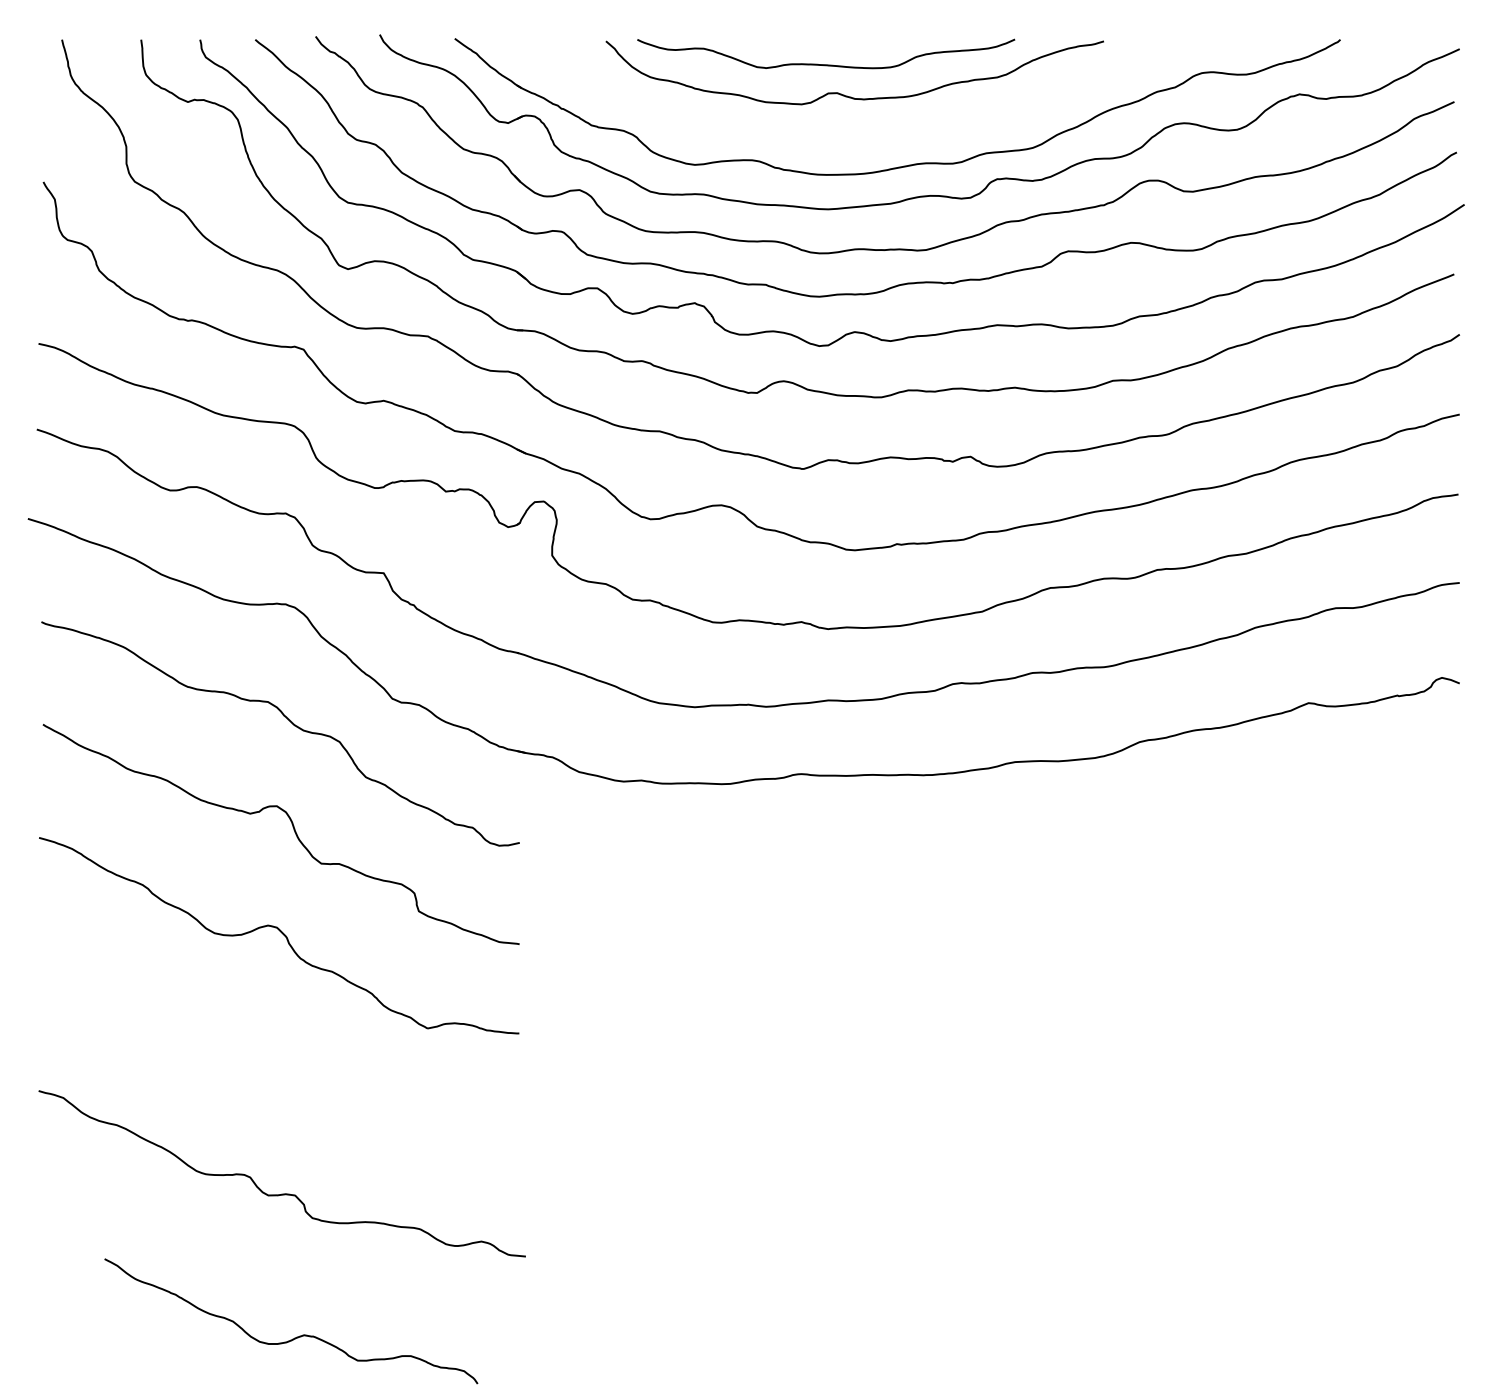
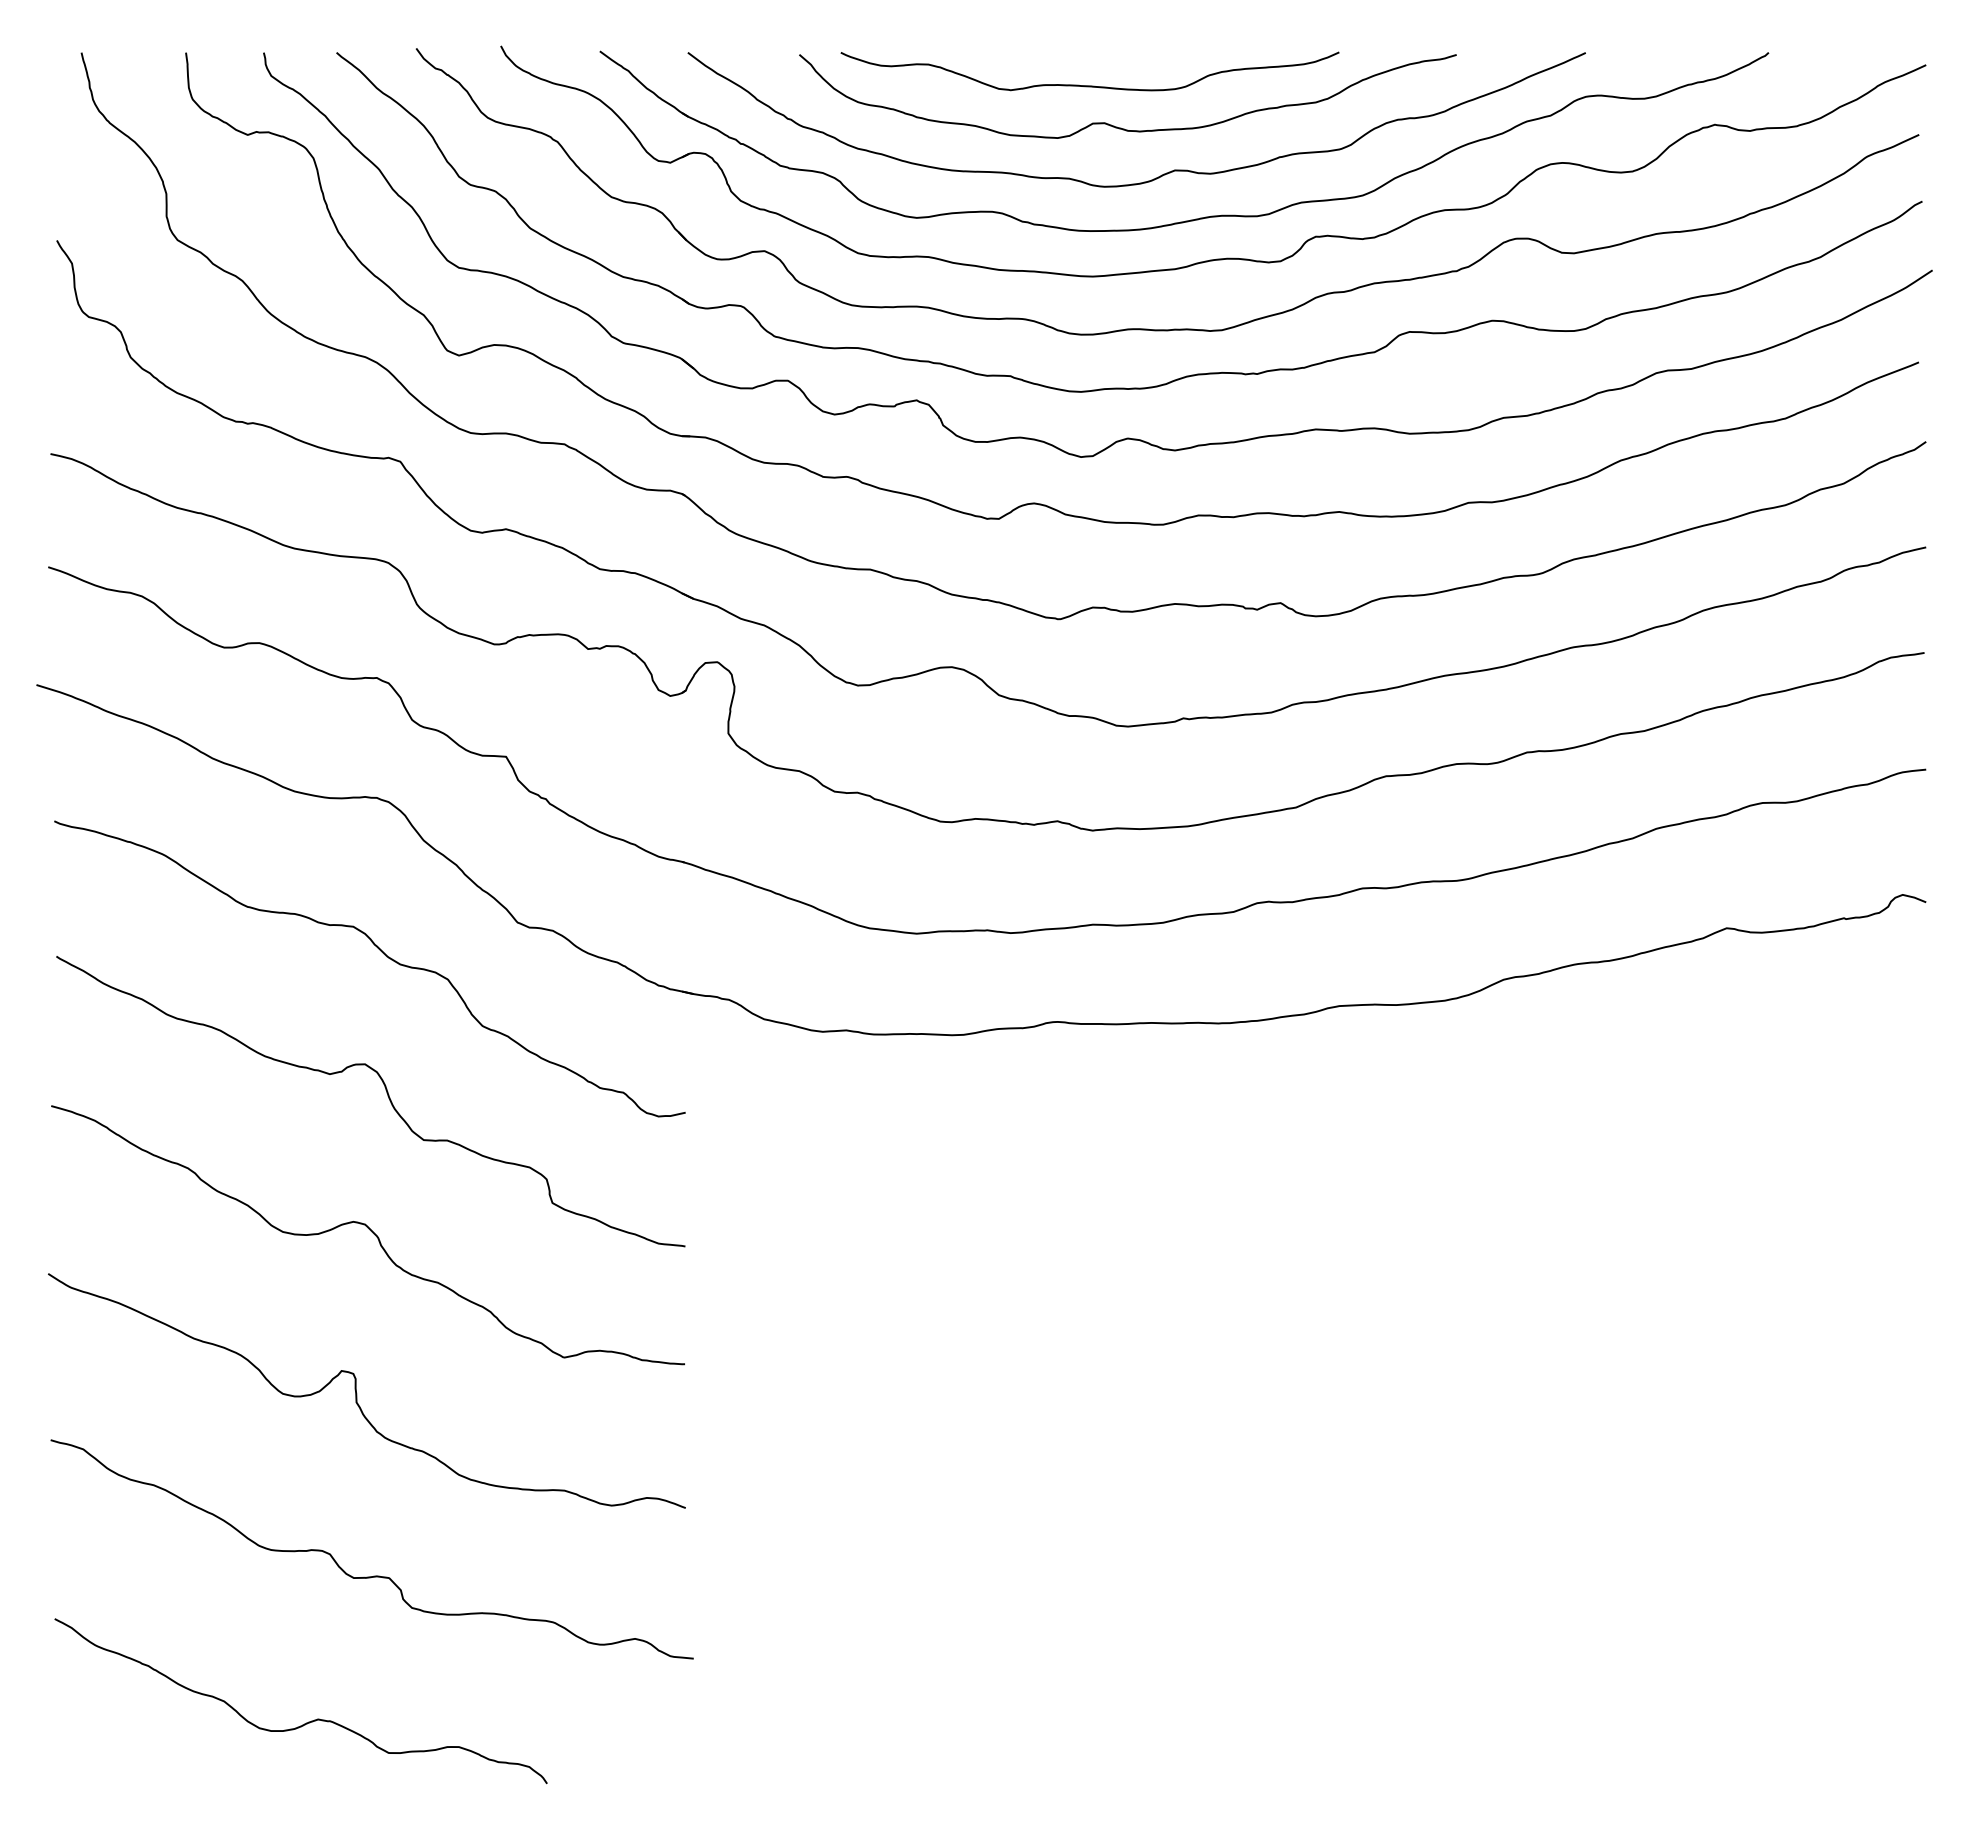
curve: (880, 132) -> (1161, 174), added
curve: (271, 1055) -> (357, 1393), added
curve: (296, 1336) -> (308, 1721), moved

